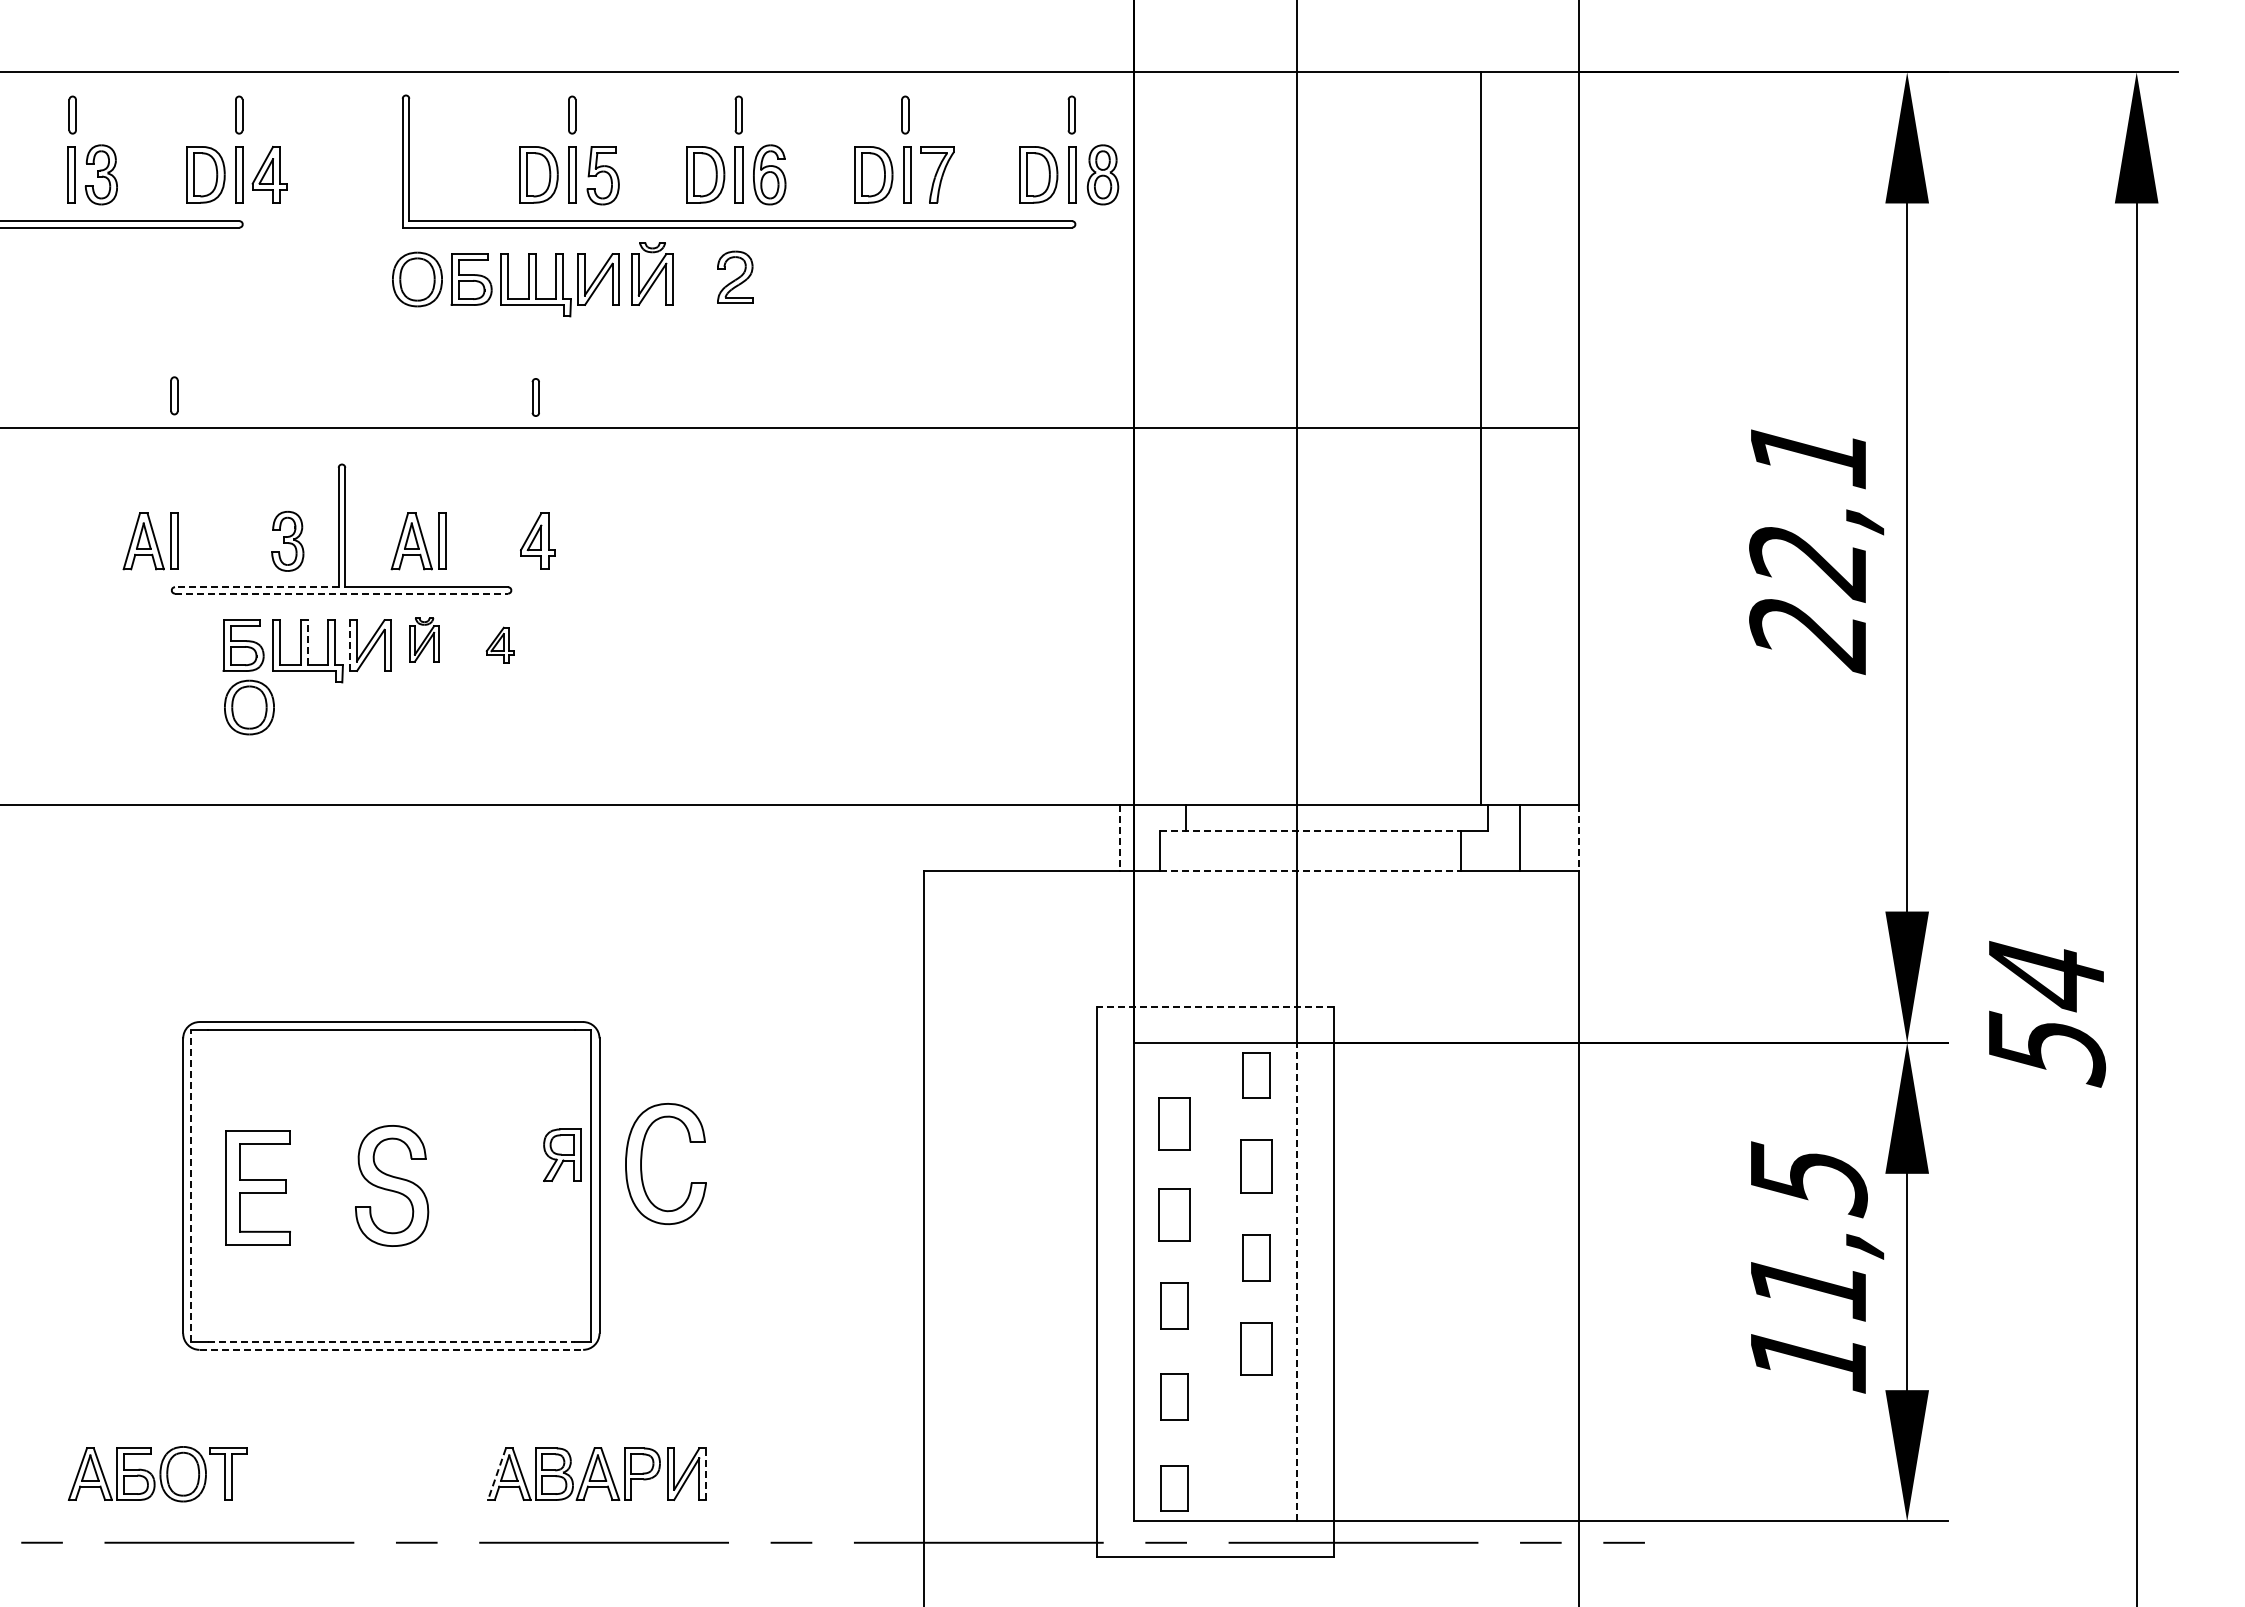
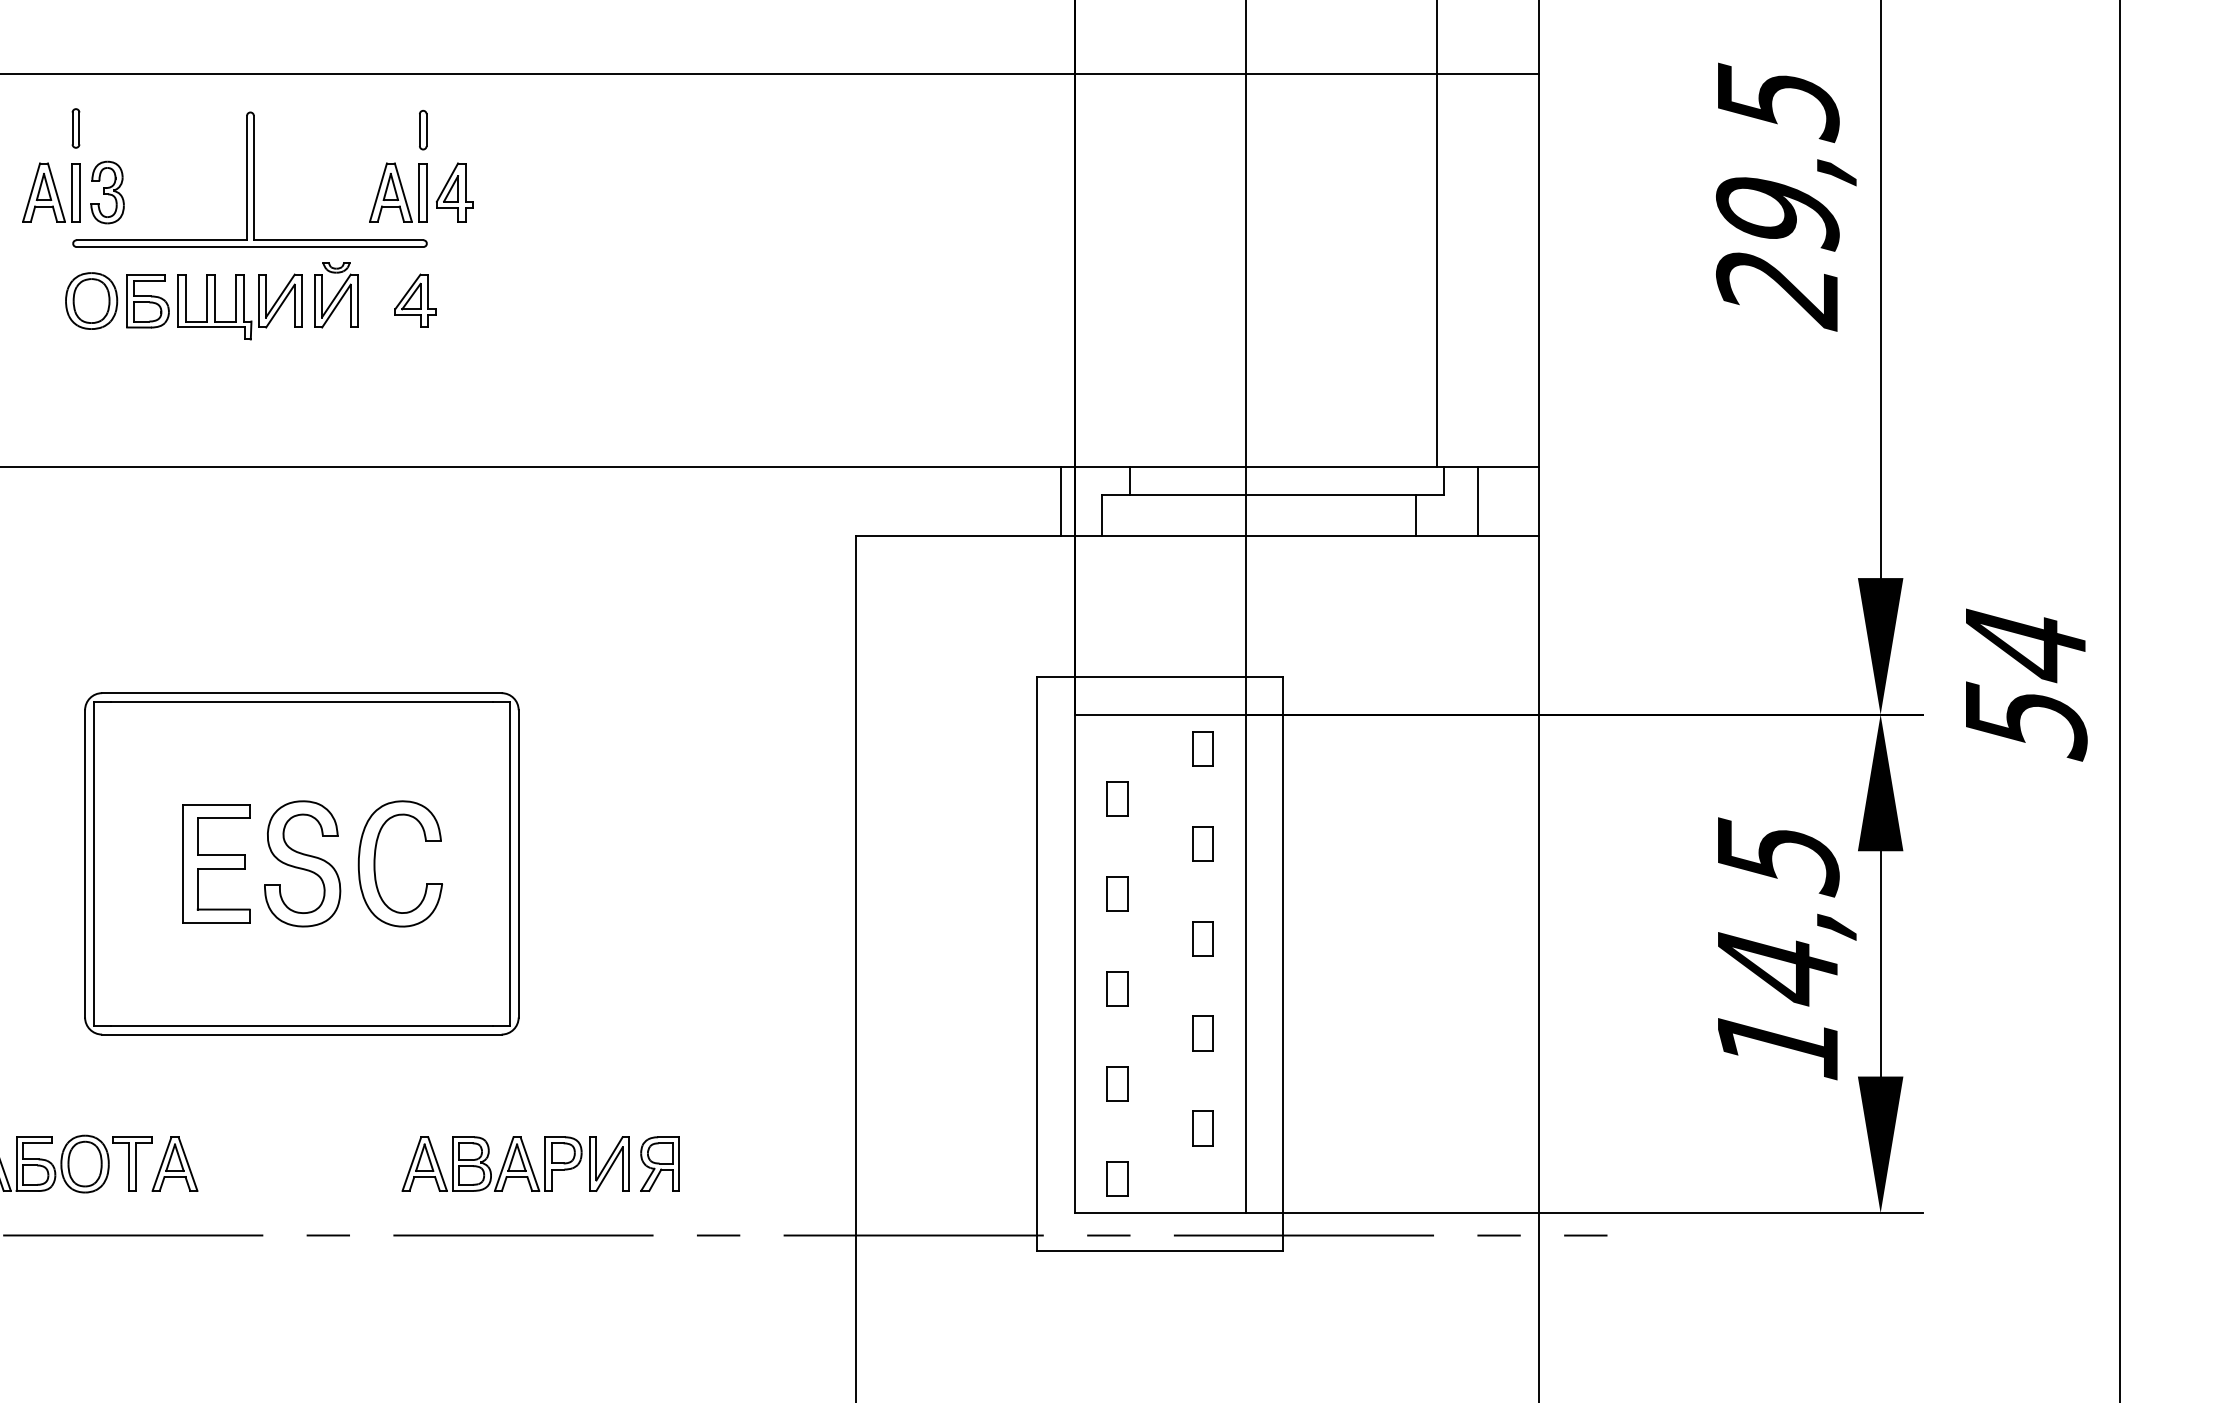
part: (174, 395) -> (76, 128), moved
part: (535, 397) -> (422, 130), moved
text: (1808, 509) -> (1777, 159), 22,1 -> 29,5
part: (287, 540) -> (107, 191), moved
part: (418, 541) -> (397, 192), moved
line: (256, 587) -> (161, 240), dashed -> solid
line: (341, 593) -> (249, 246), dashed -> solid
part: (424, 639) -> (336, 294), size x1.43
line: (307, 642) -> (214, 297), dashed -> solid
part: (500, 645) -> (415, 300), size x1.43
line: (350, 646) -> (259, 302), dashed -> solid
part: (249, 707) -> (91, 300), moved
line: (1310, 831) -> (1259, 494), dashed -> solid
line: (1120, 838) -> (1061, 502), dashed -> solid
line: (1579, 838) -> (1539, 502), dashed -> solid
line: (1310, 871) -> (1259, 536), dashed -> solid
line: (1215, 1006) -> (1160, 676), dashed -> solid
part: (1256, 1075) -> (1202, 748), size x0.71
part: (1174, 1123) -> (1117, 798), size x0.62
part: (562, 1154) -> (660, 1163), moved
part: (642, 1159) -> (375, 859), moved
part: (1256, 1166) -> (1202, 843), size x0.62
line: (191, 1185) -> (93, 863), dashed -> solid
part: (257, 1187) -> (215, 863), moved
part: (1174, 1215) -> (1117, 894), size x0.62
part: (1256, 1257) -> (1202, 938), size x0.71
line: (1297, 1281) -> (1245, 963), dashed -> solid
text: (1808, 1287) -> (1777, 969), 11,5 -> 14,5
part: (1174, 1306) -> (1117, 989), size x0.71
line: (391, 1341) -> (302, 1025), dashed -> solid
part: (1256, 1348) -> (1202, 1033), size x0.62
line: (391, 1349) -> (302, 1034), dashed -> solid
part: (1174, 1397) -> (1117, 1084), size x0.71
part: (1256, 1439) -> (1202, 1127), added
part: (269, 1473) -> (174, 1163), added
line: (496, 1474) -> (411, 1164), dashed -> solid
line: (705, 1474) -> (629, 1164), dashed -> solid
part: (1174, 1488) -> (1117, 1178), size x0.71

